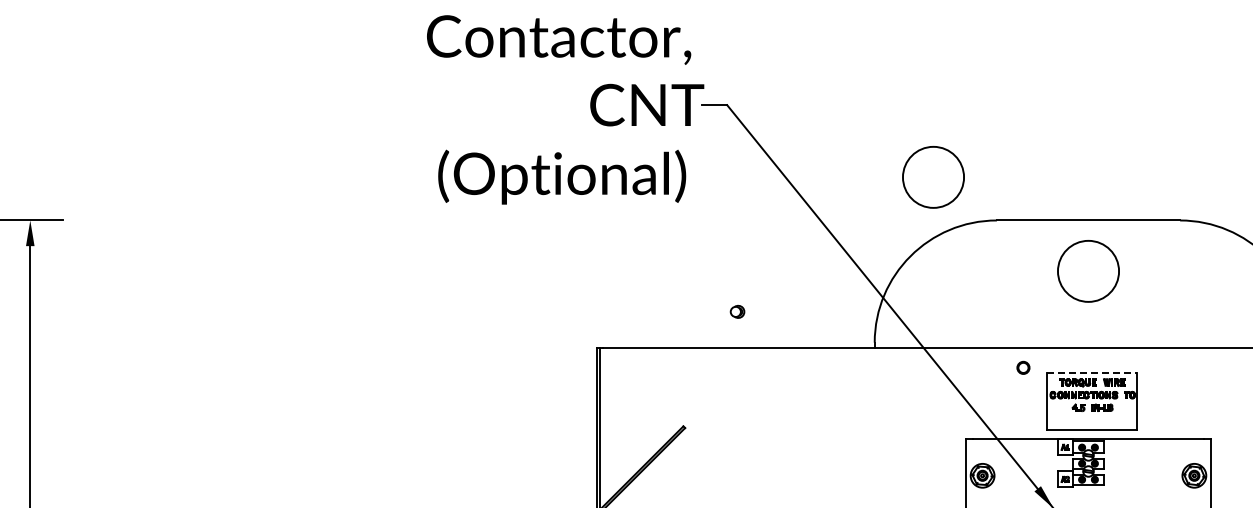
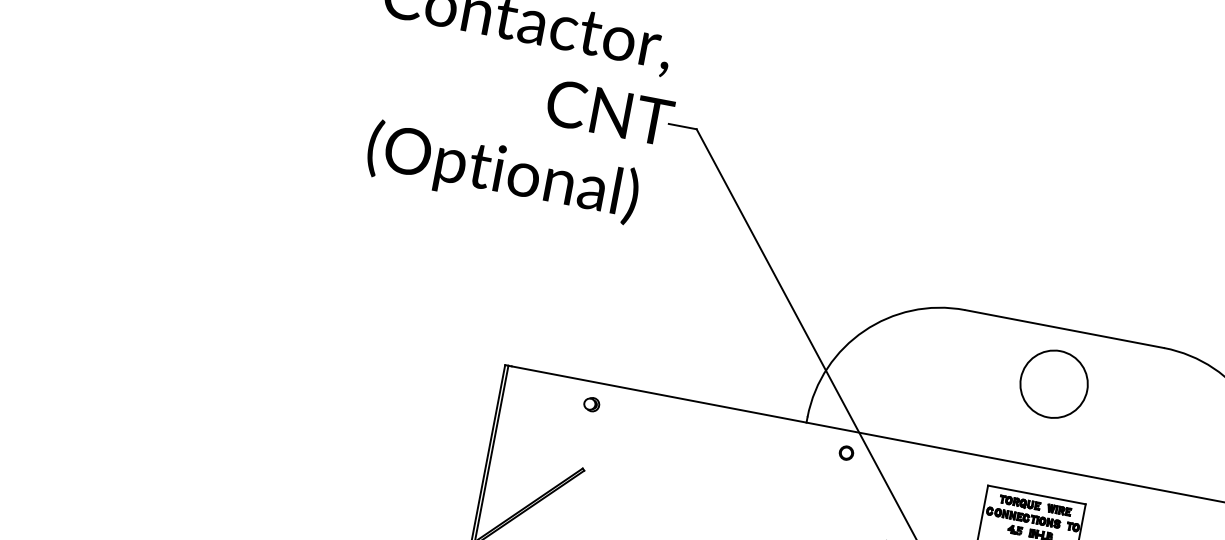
circle: (933, 177) -> (905, 250), removed
part: (737, 311) -> (591, 404), moved
circle: (1023, 367) -> (846, 452), moved
line: (1092, 372) -> (1037, 494), dashed -> solid

